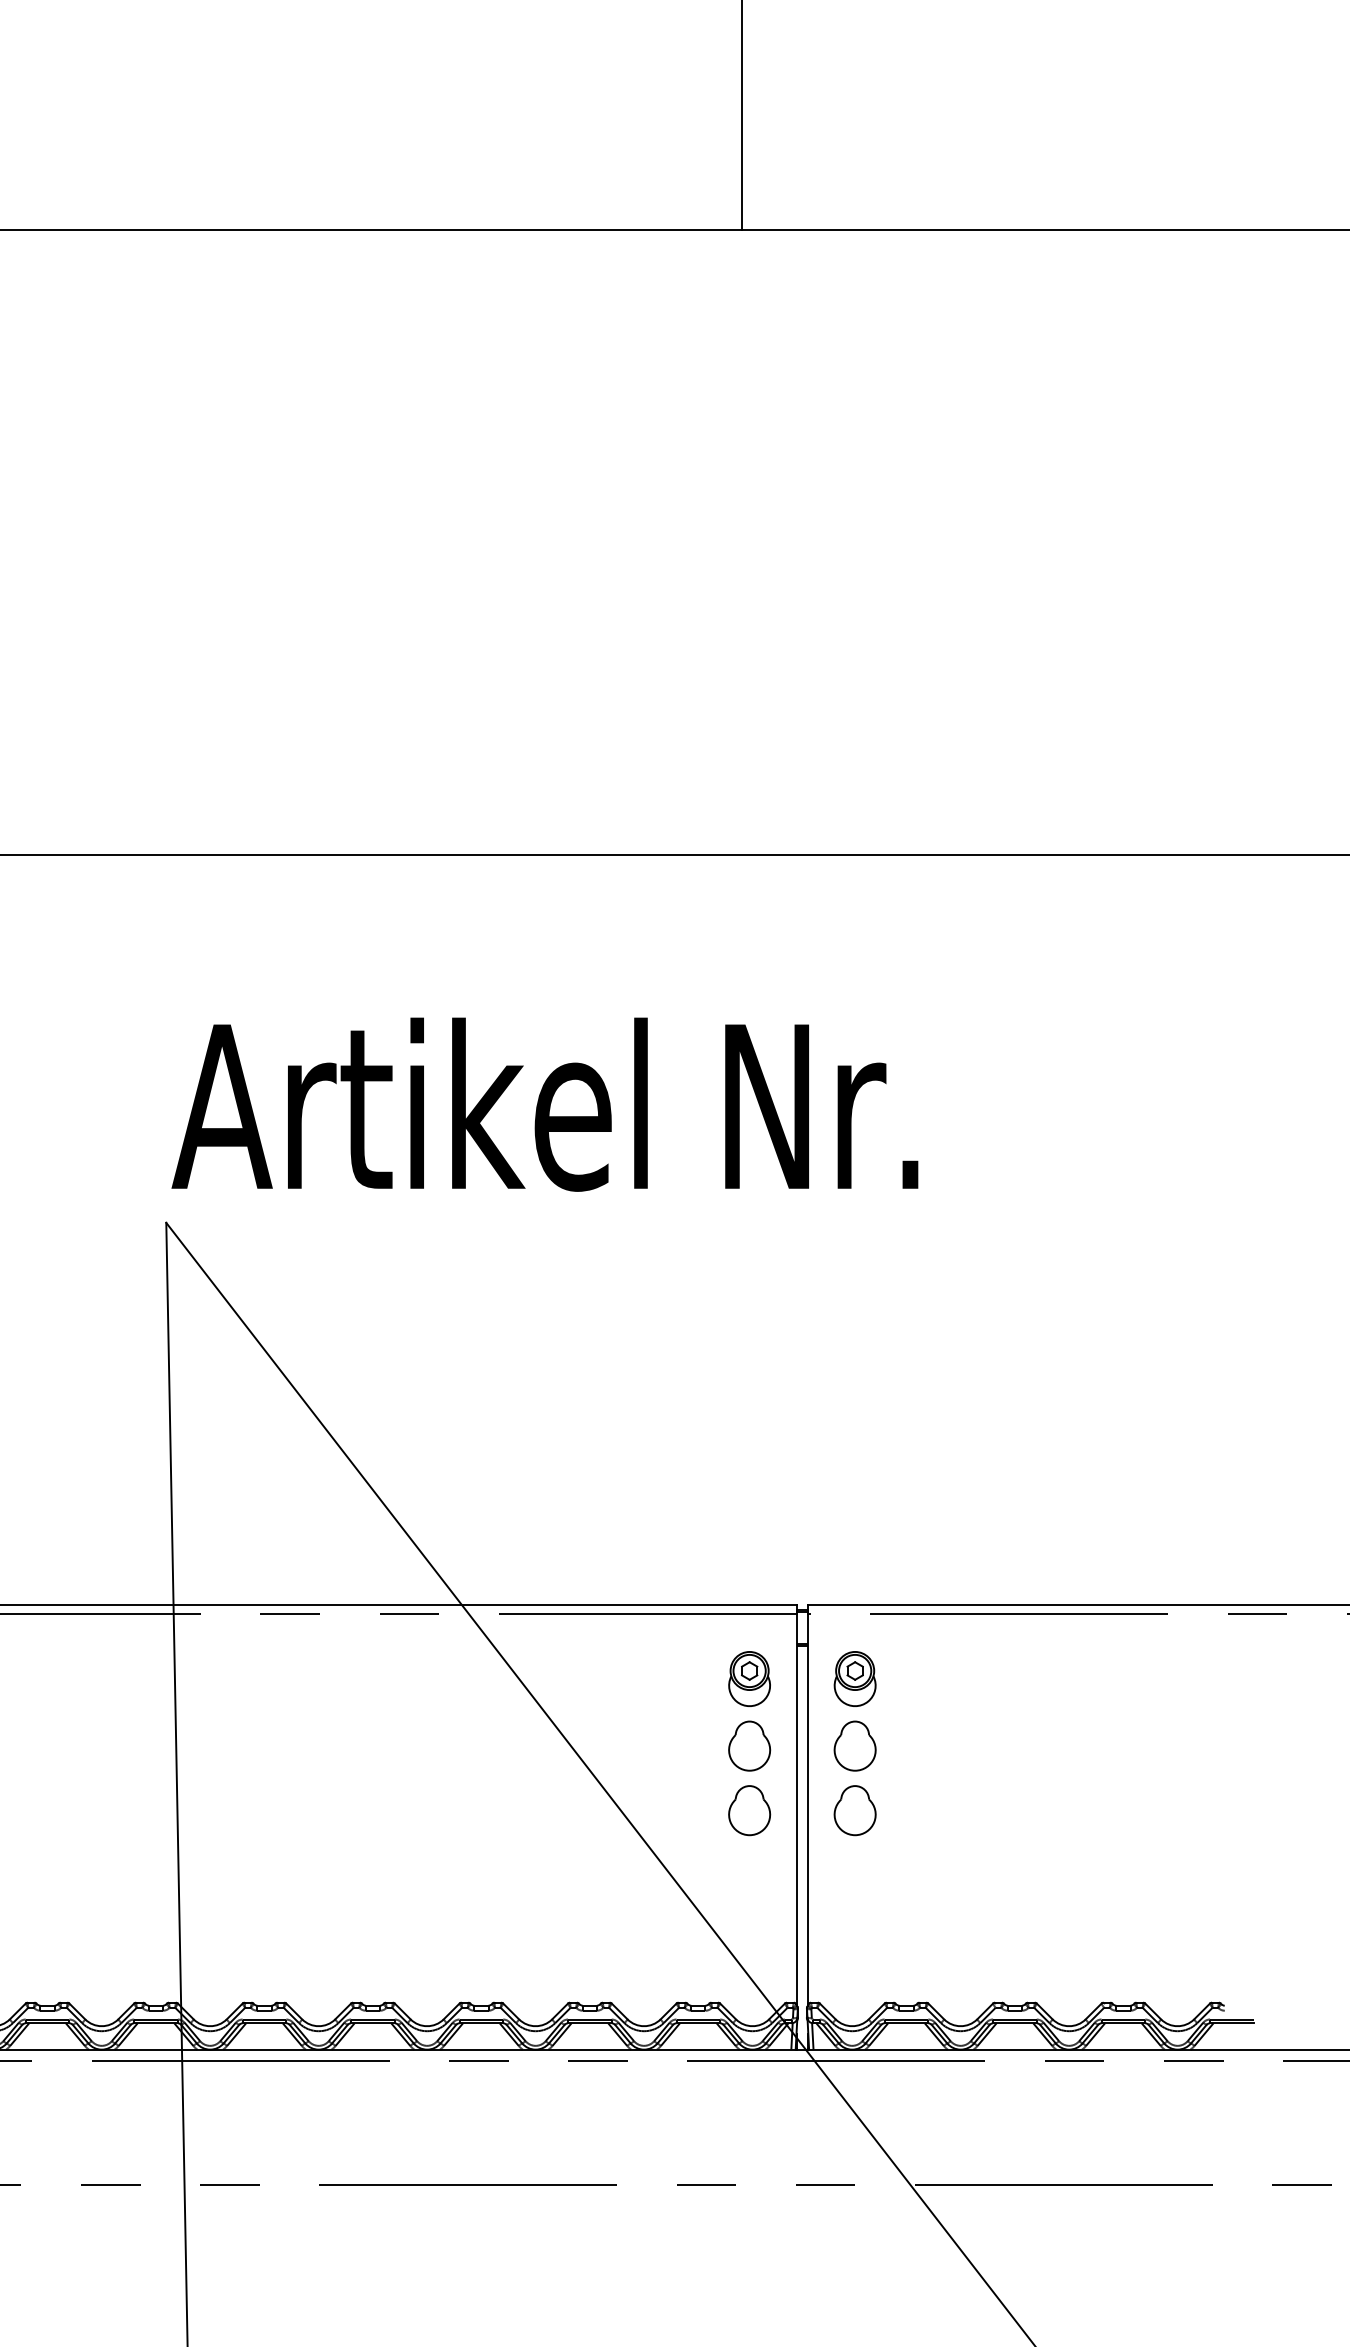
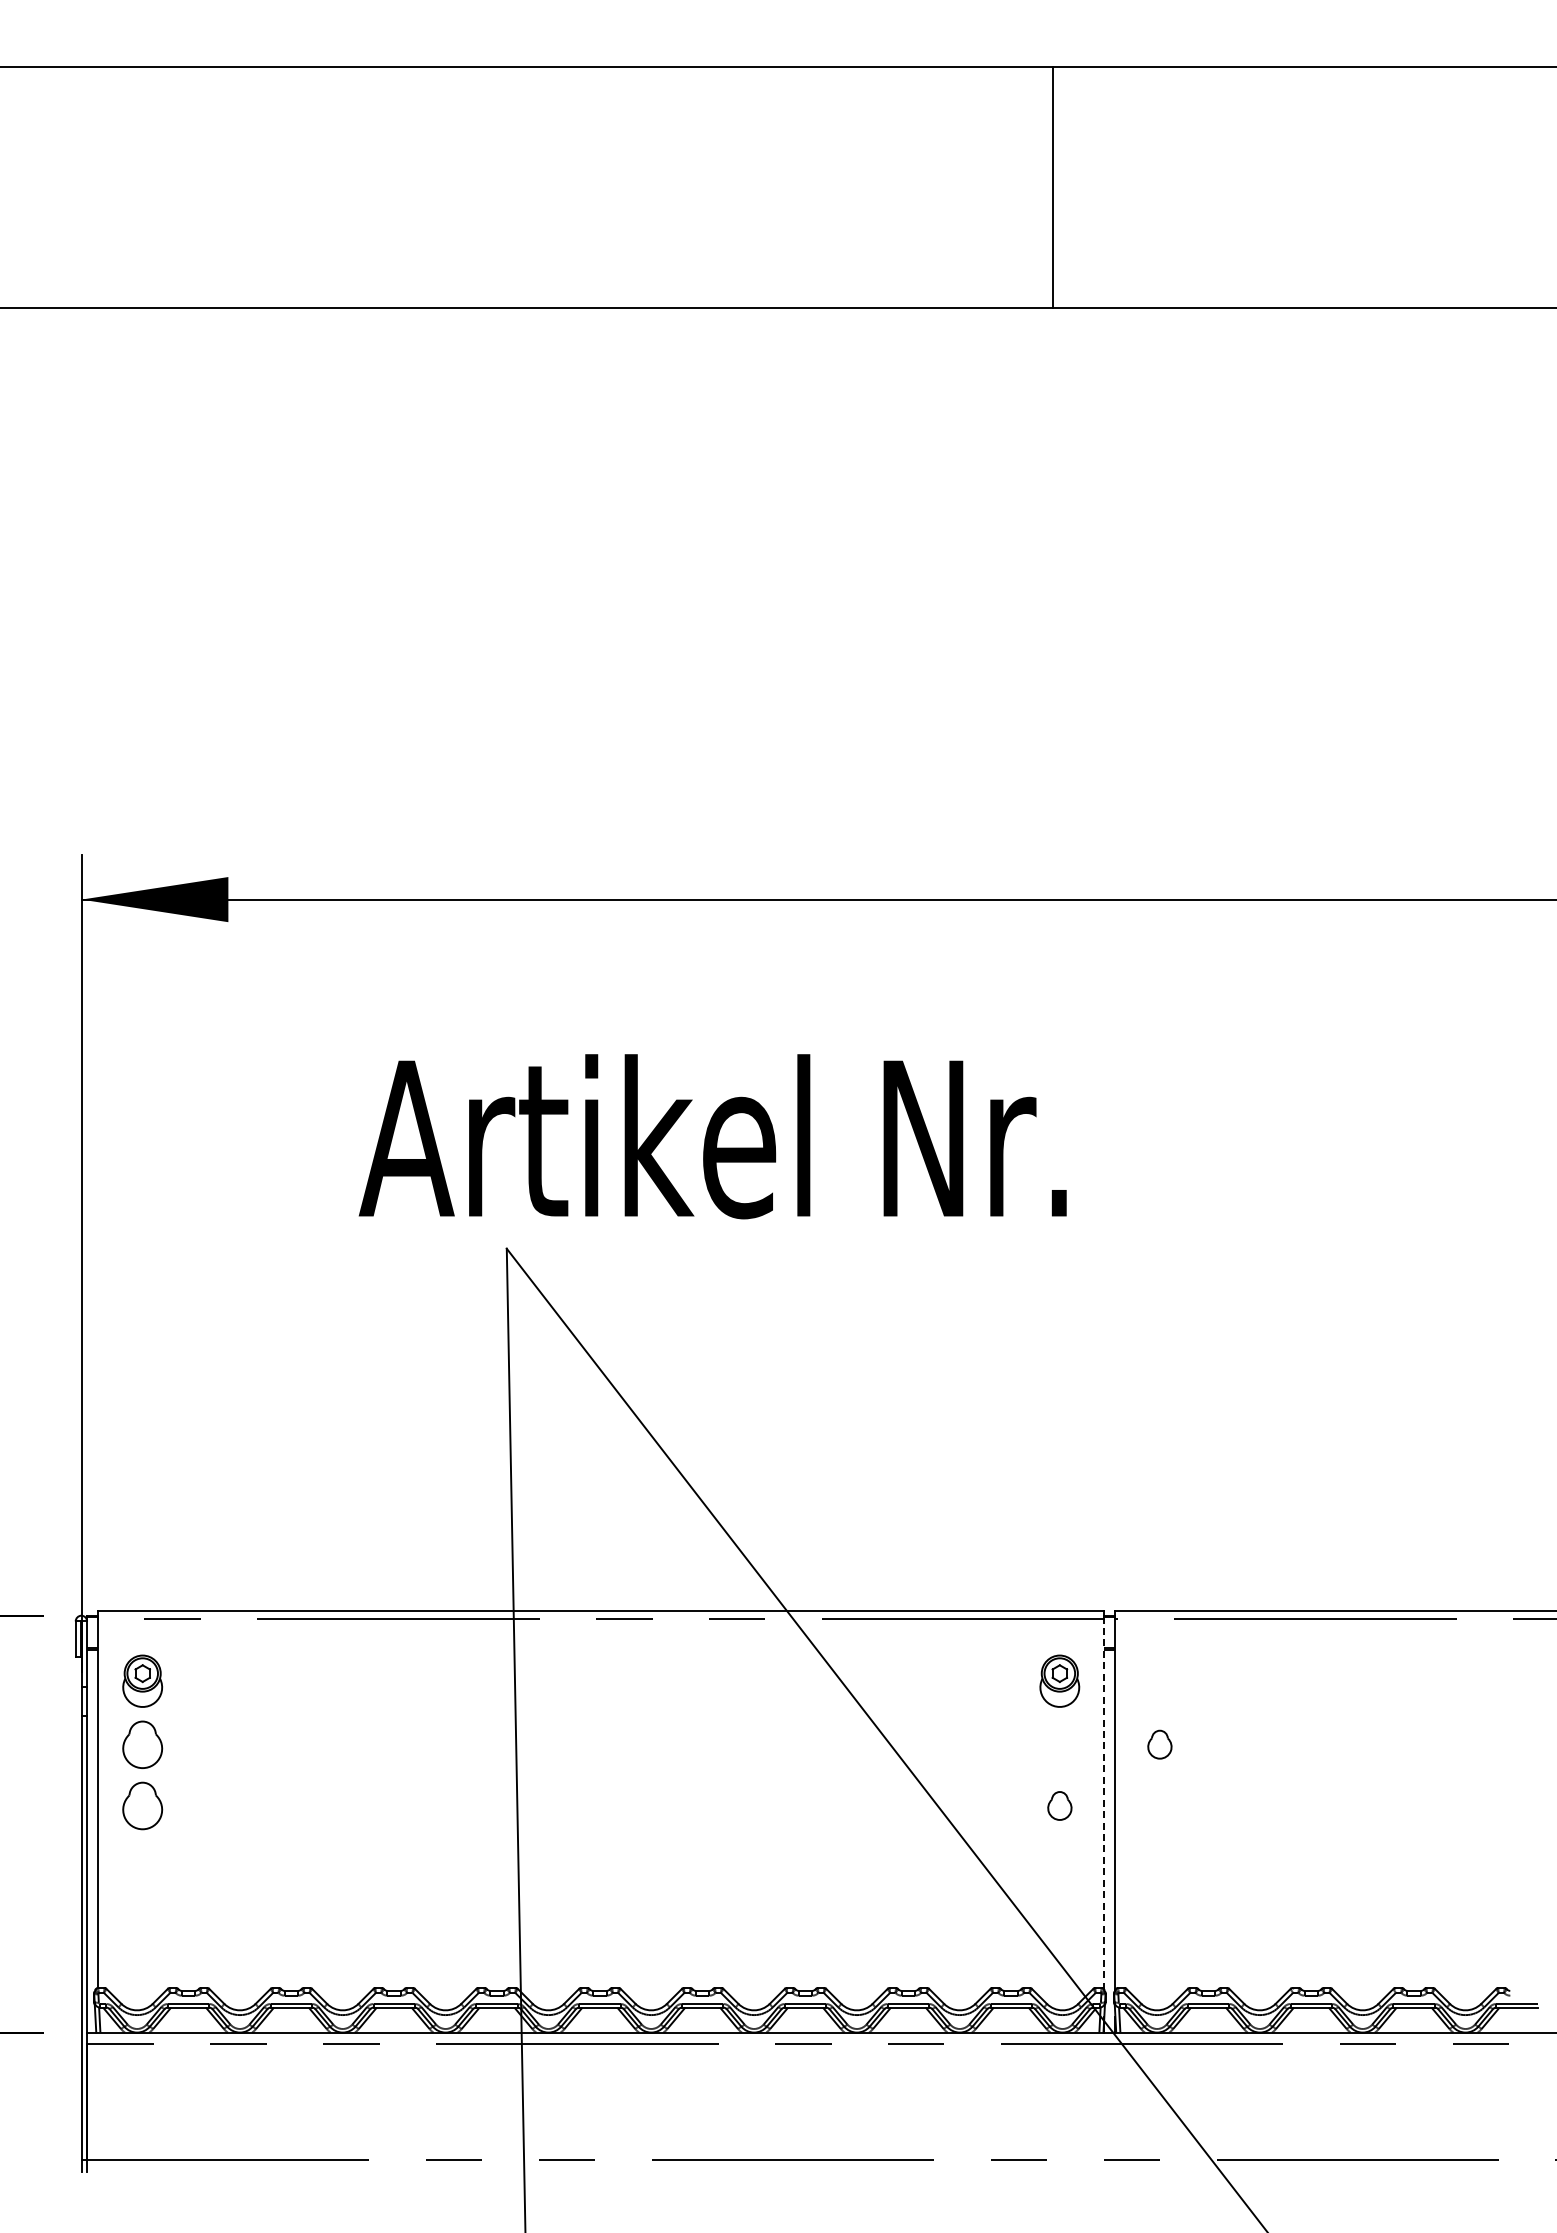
text: (544, 1104) -> (712, 1136), moved
part: (854, 1678) -> (1159, 1680), removed
part: (749, 1745) -> (1059, 1744), removed
part: (854, 1745) -> (1159, 1744), size x0.6
line: (796, 1809) -> (1104, 1804), solid -> dashed
part: (749, 1810) -> (1059, 1805), size x0.6
part: (854, 1810) -> (1159, 1805), removed

